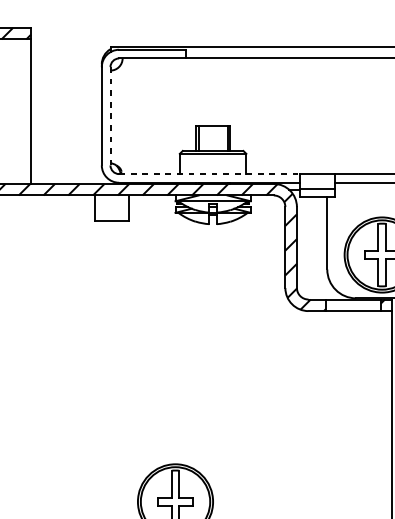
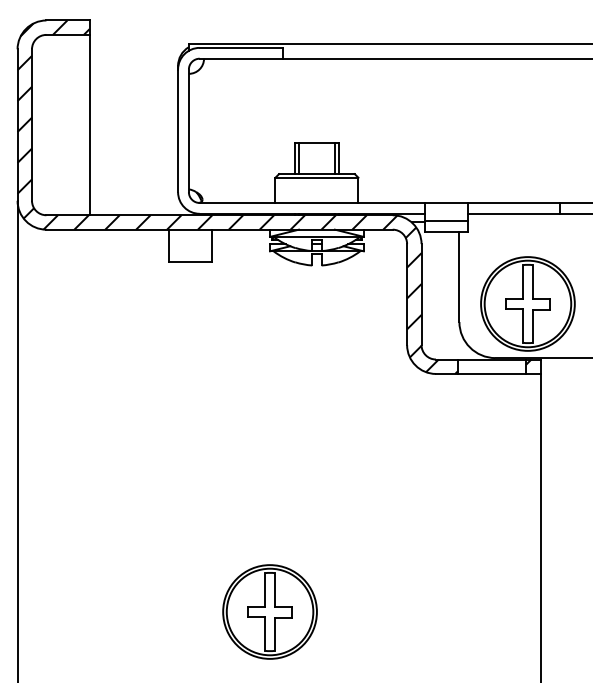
line: (110, 116) -> (188, 130), dashed -> solid
line: (209, 173) -> (312, 202), dashed -> solid

